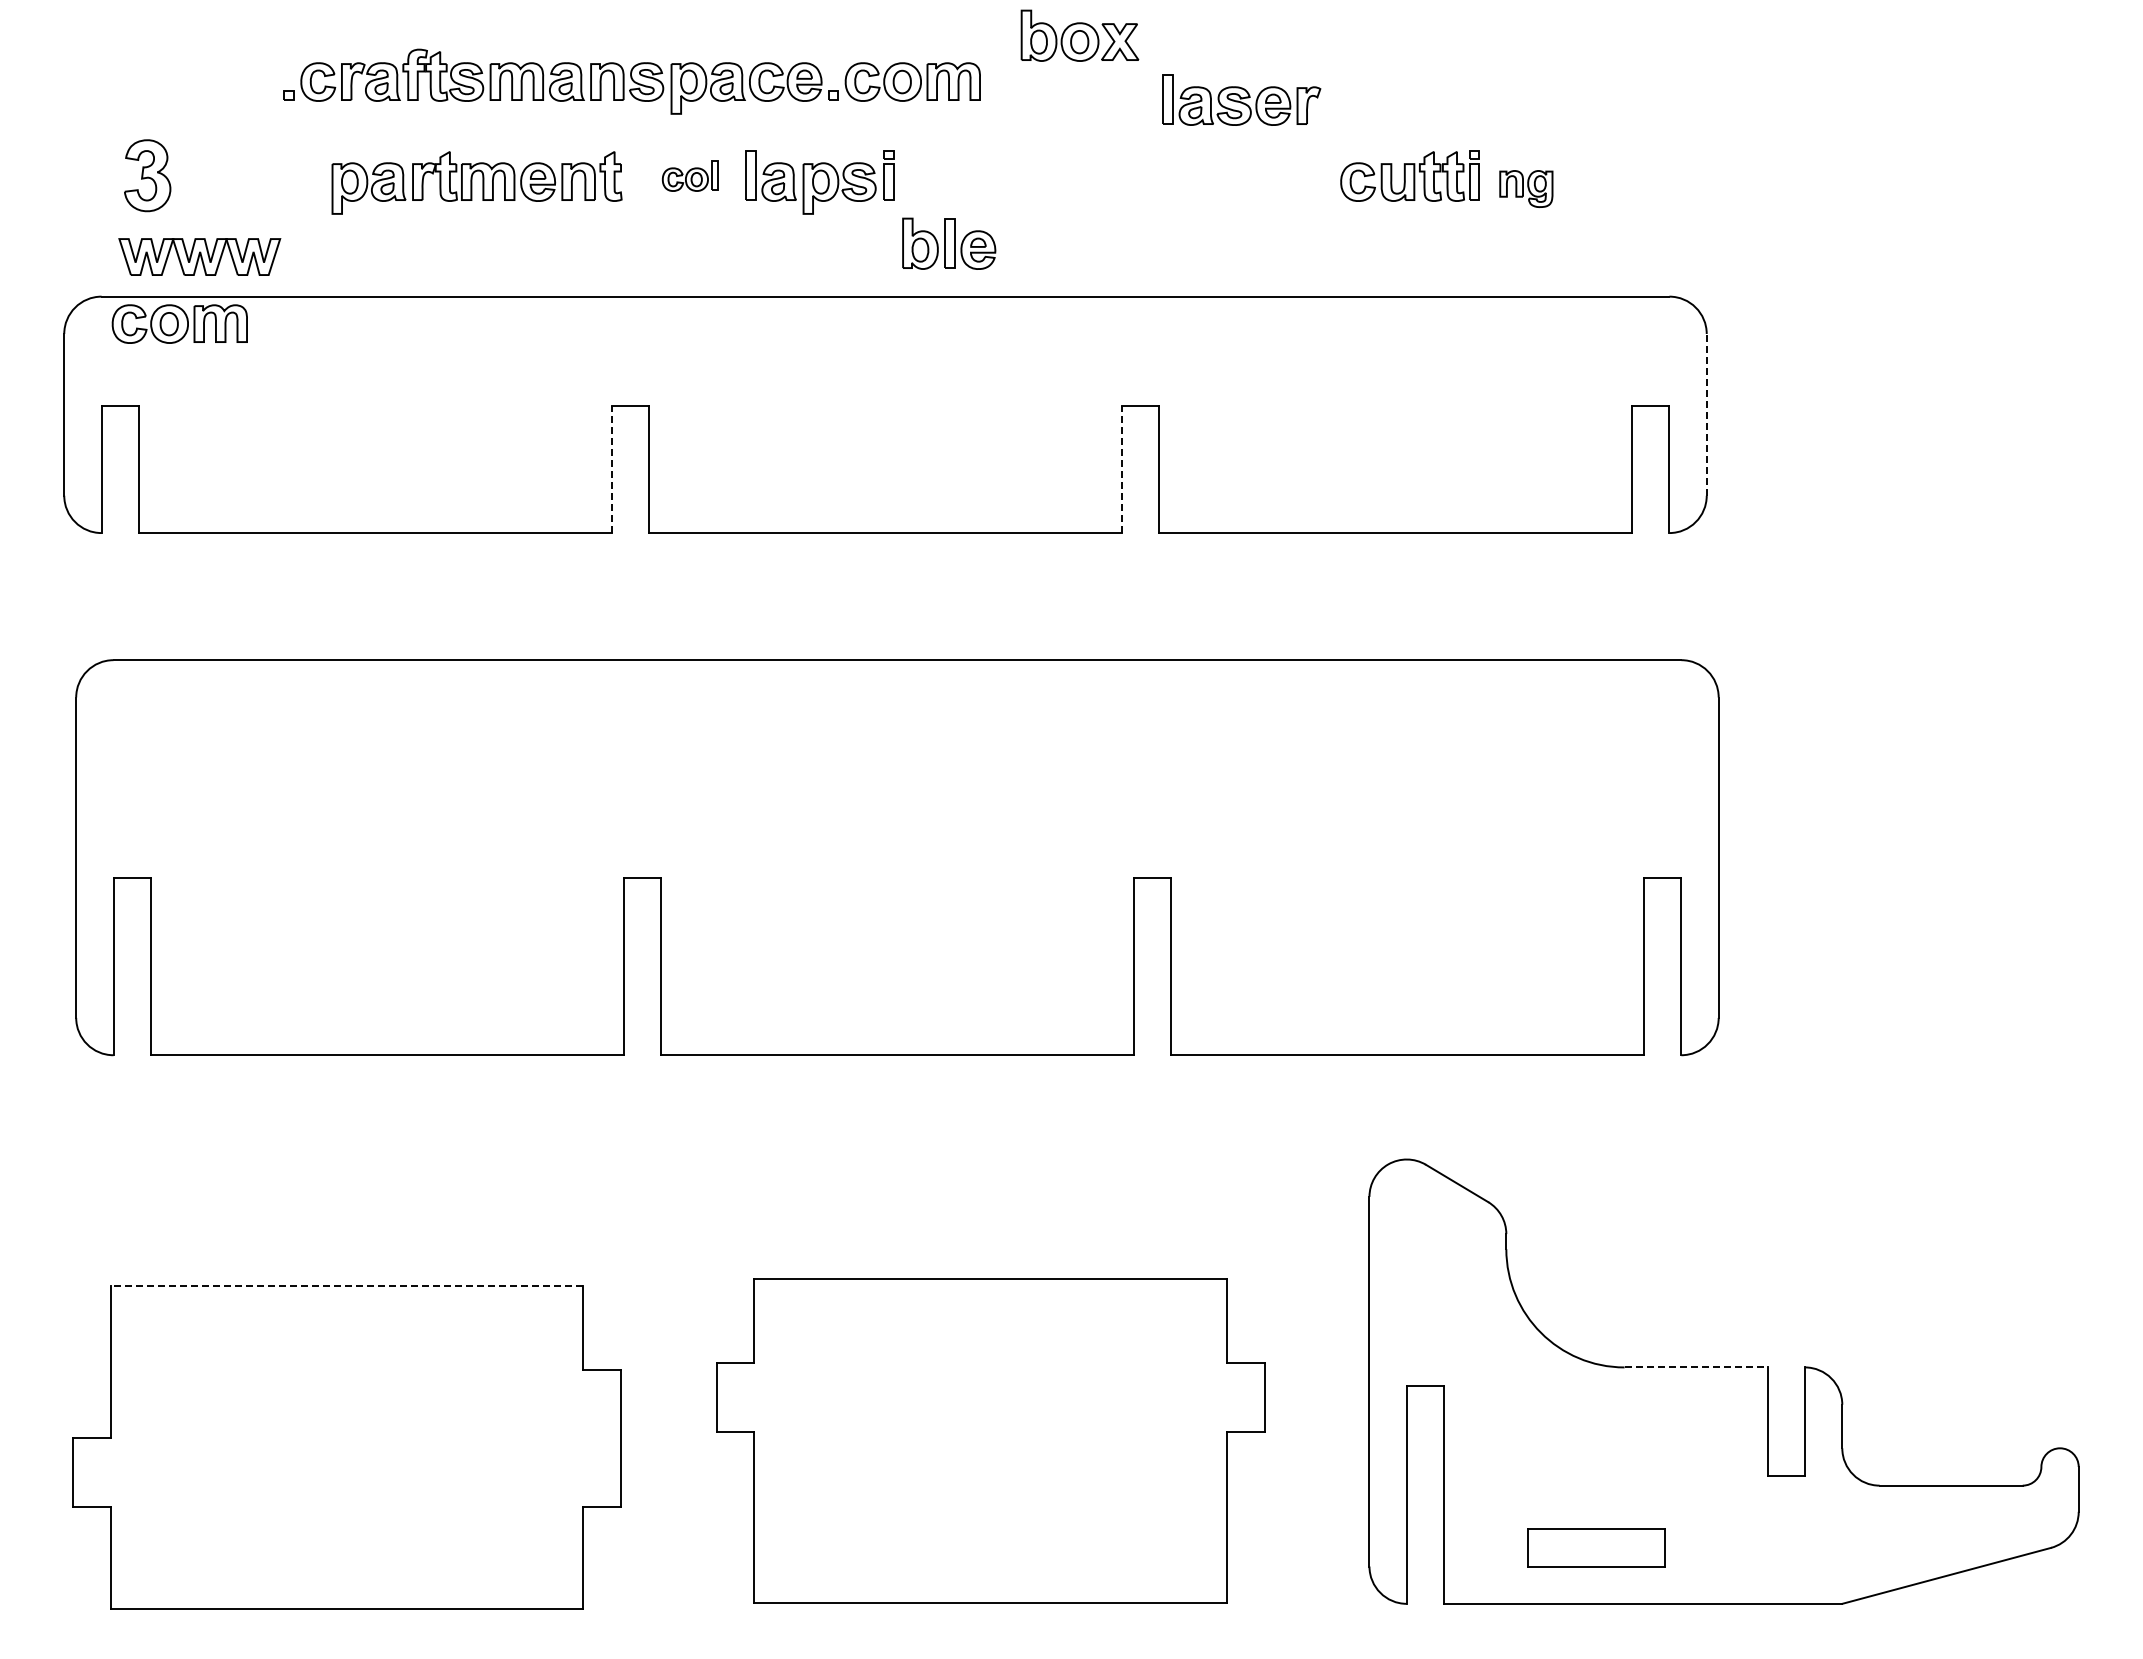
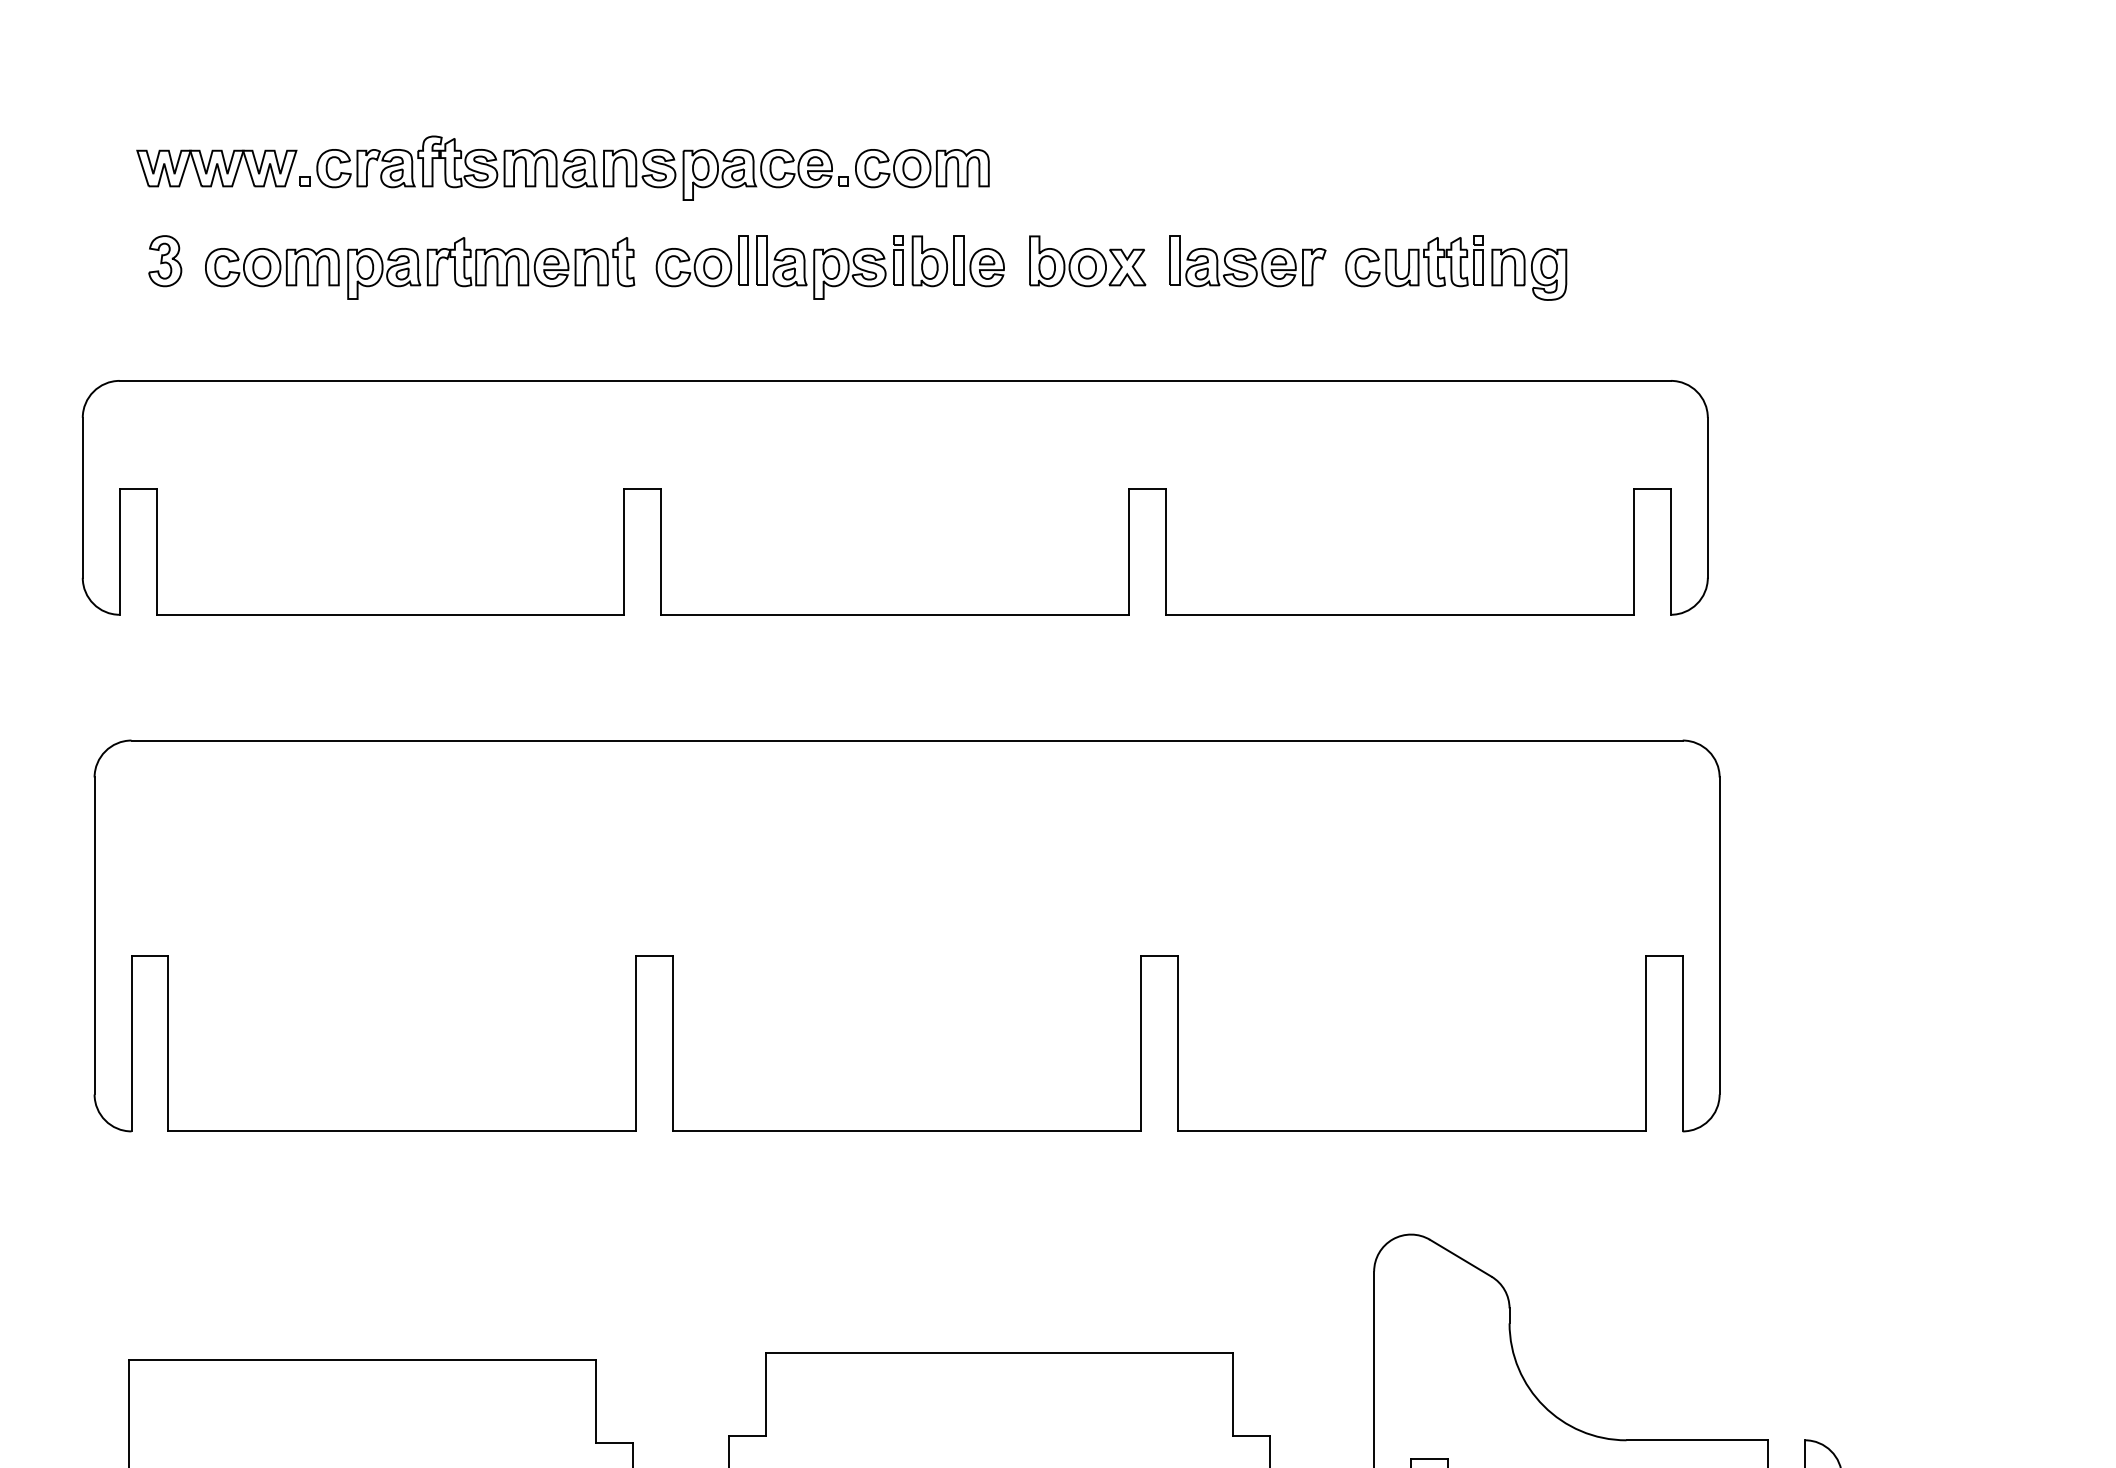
part: (1079, 35) -> (1087, 261), moved
part: (1241, 99) -> (1247, 261), moved
part: (147, 175) -> (165, 261), size x0.71
part: (690, 175) -> (702, 261), size x1.67
part: (1526, 188) -> (1529, 273), size x1.43
part: (949, 243) -> (958, 261), moved
part: (199, 256) -> (216, 168), moved
part: (179, 323) -> (271, 266), moved
line: (1706, 414) -> (1707, 497), dashed -> solid
line: (611, 469) -> (624, 551), dashed -> solid
line: (1121, 469) -> (1128, 551), dashed -> solid
line: (346, 1285) -> (362, 1359), dashed -> solid
line: (1696, 1367) -> (1697, 1440), dashed -> solid

